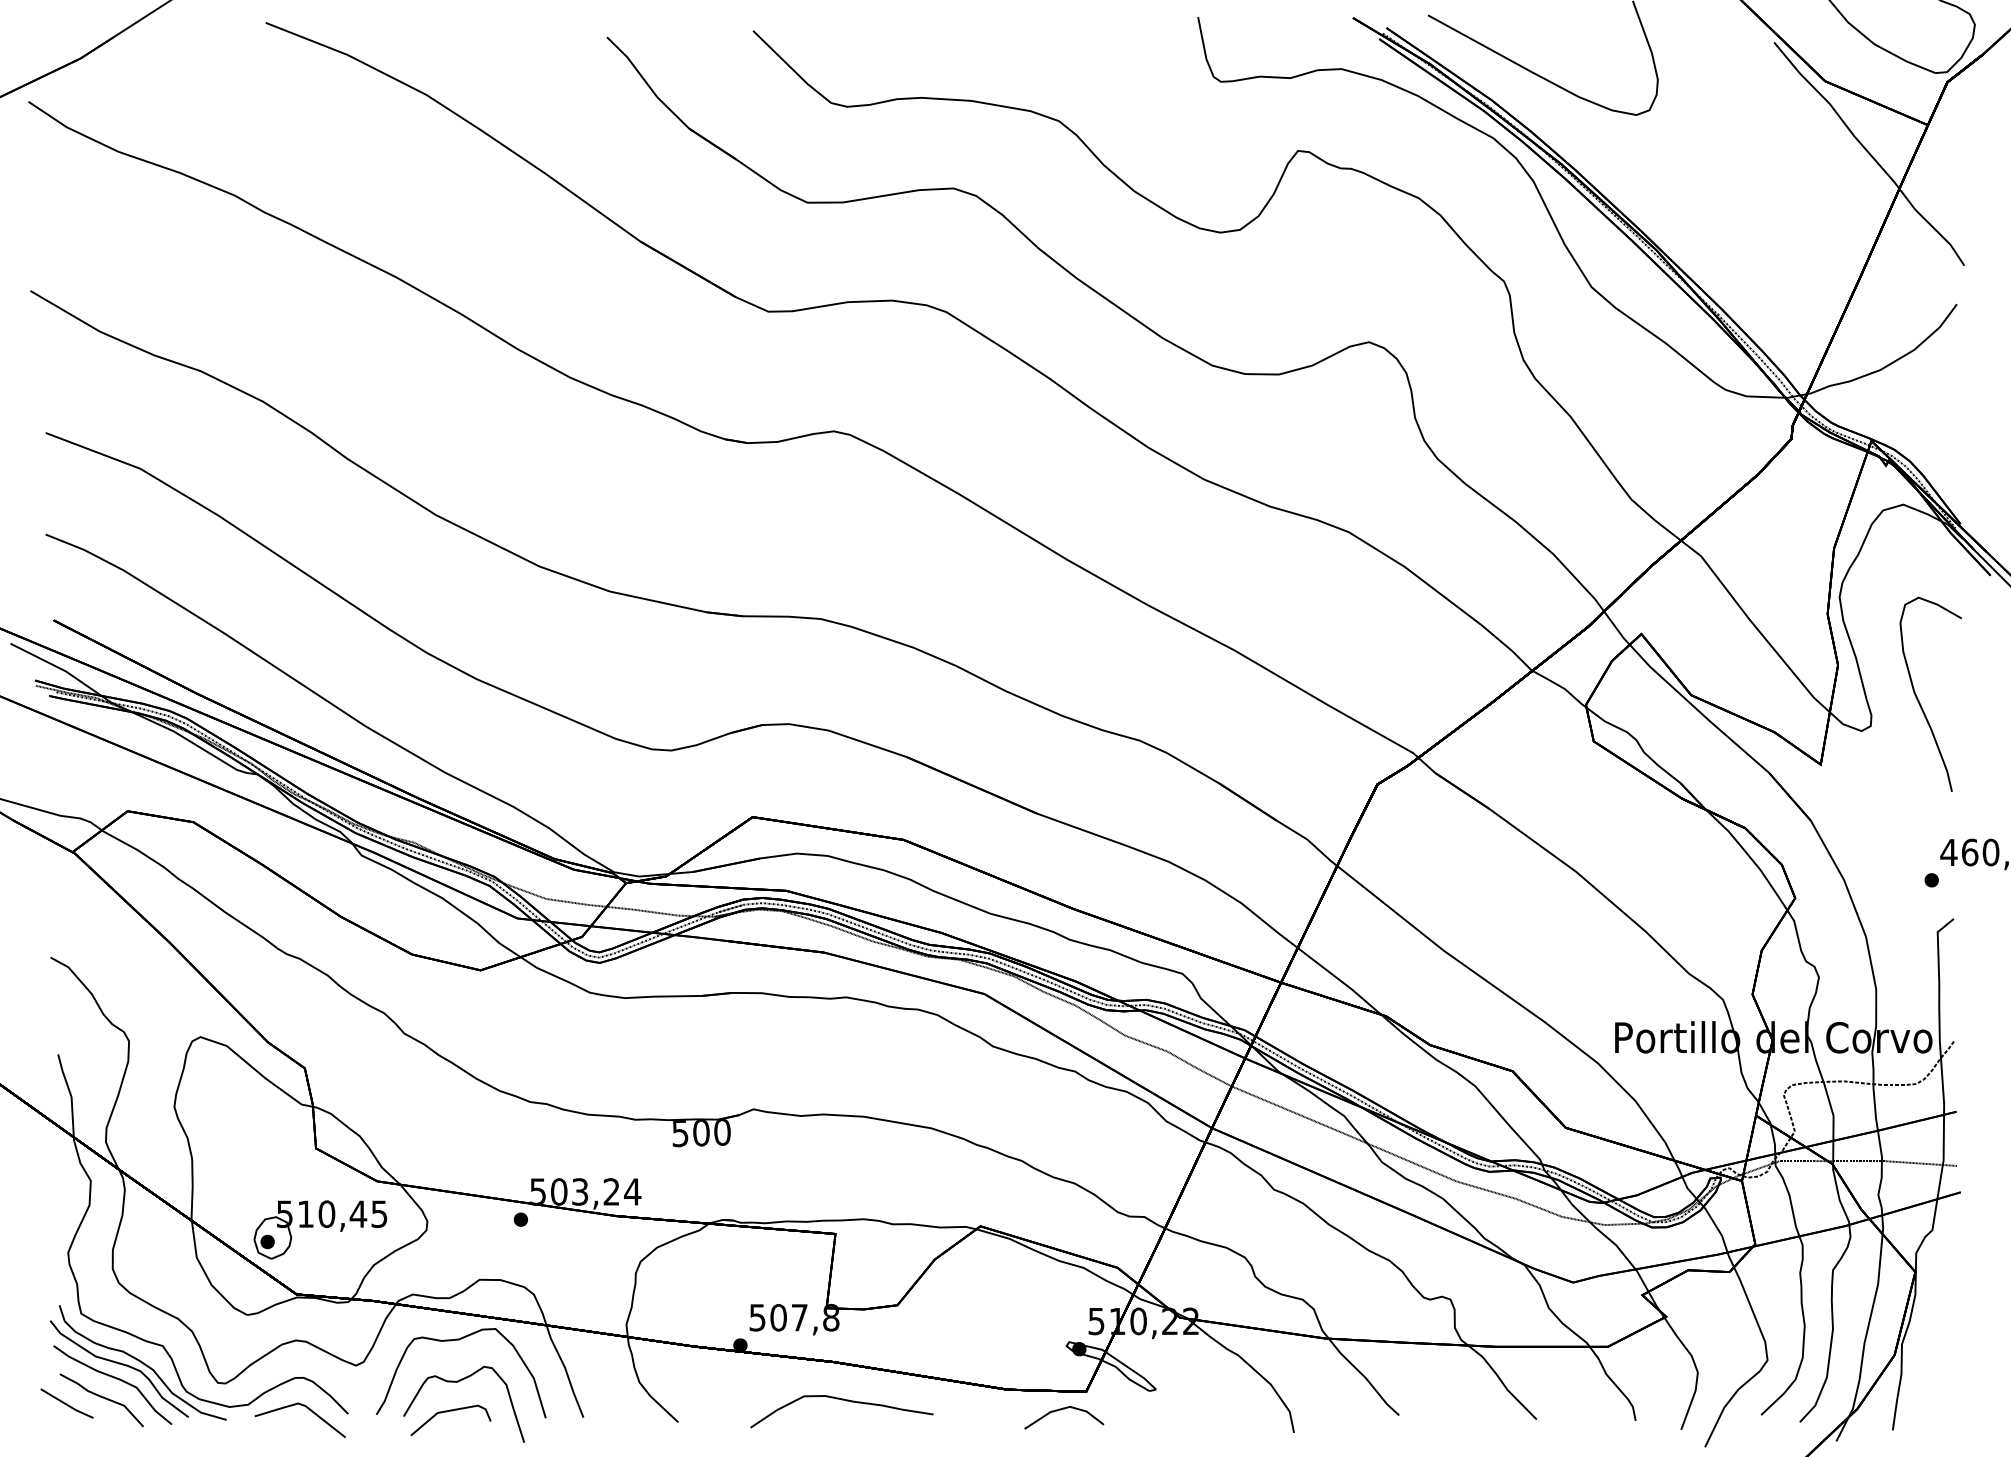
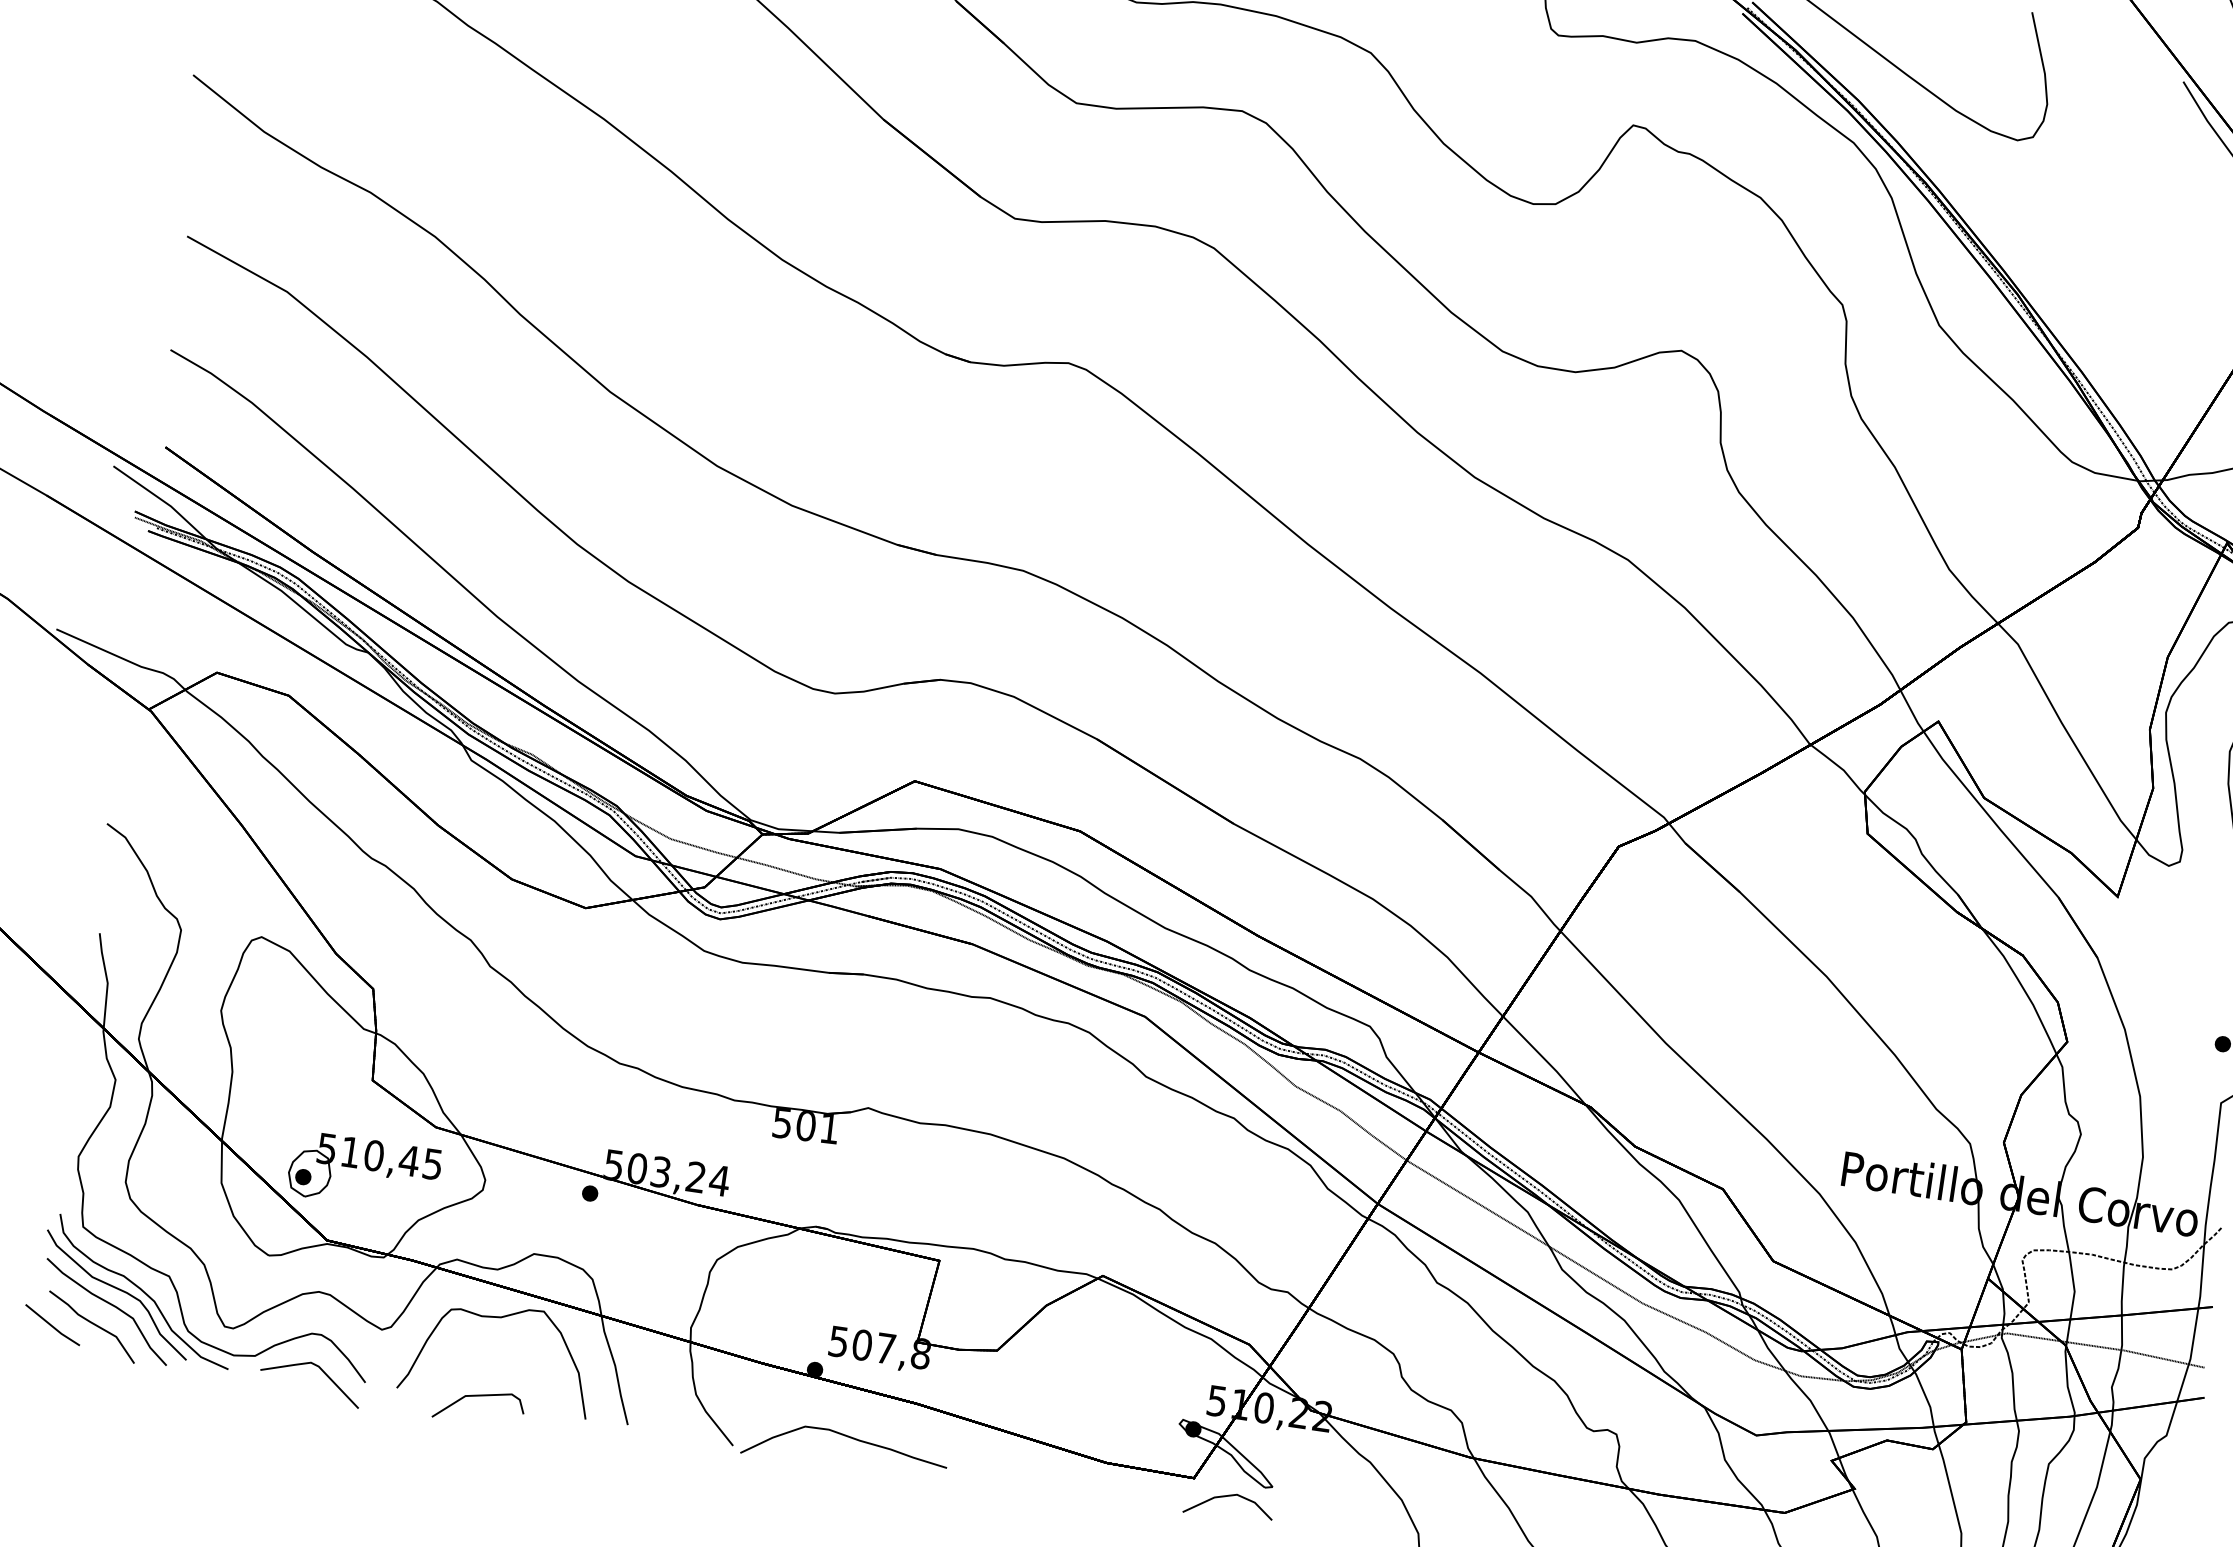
text: (722, 1132) -> (829, 1128), 500 -> 501
curve: (458, 1382) -> (493, 1365), removed
curve: (841, 1400) -> (846, 1437), moved
line: (1061, 1410) -> (1227, 1497), moved

